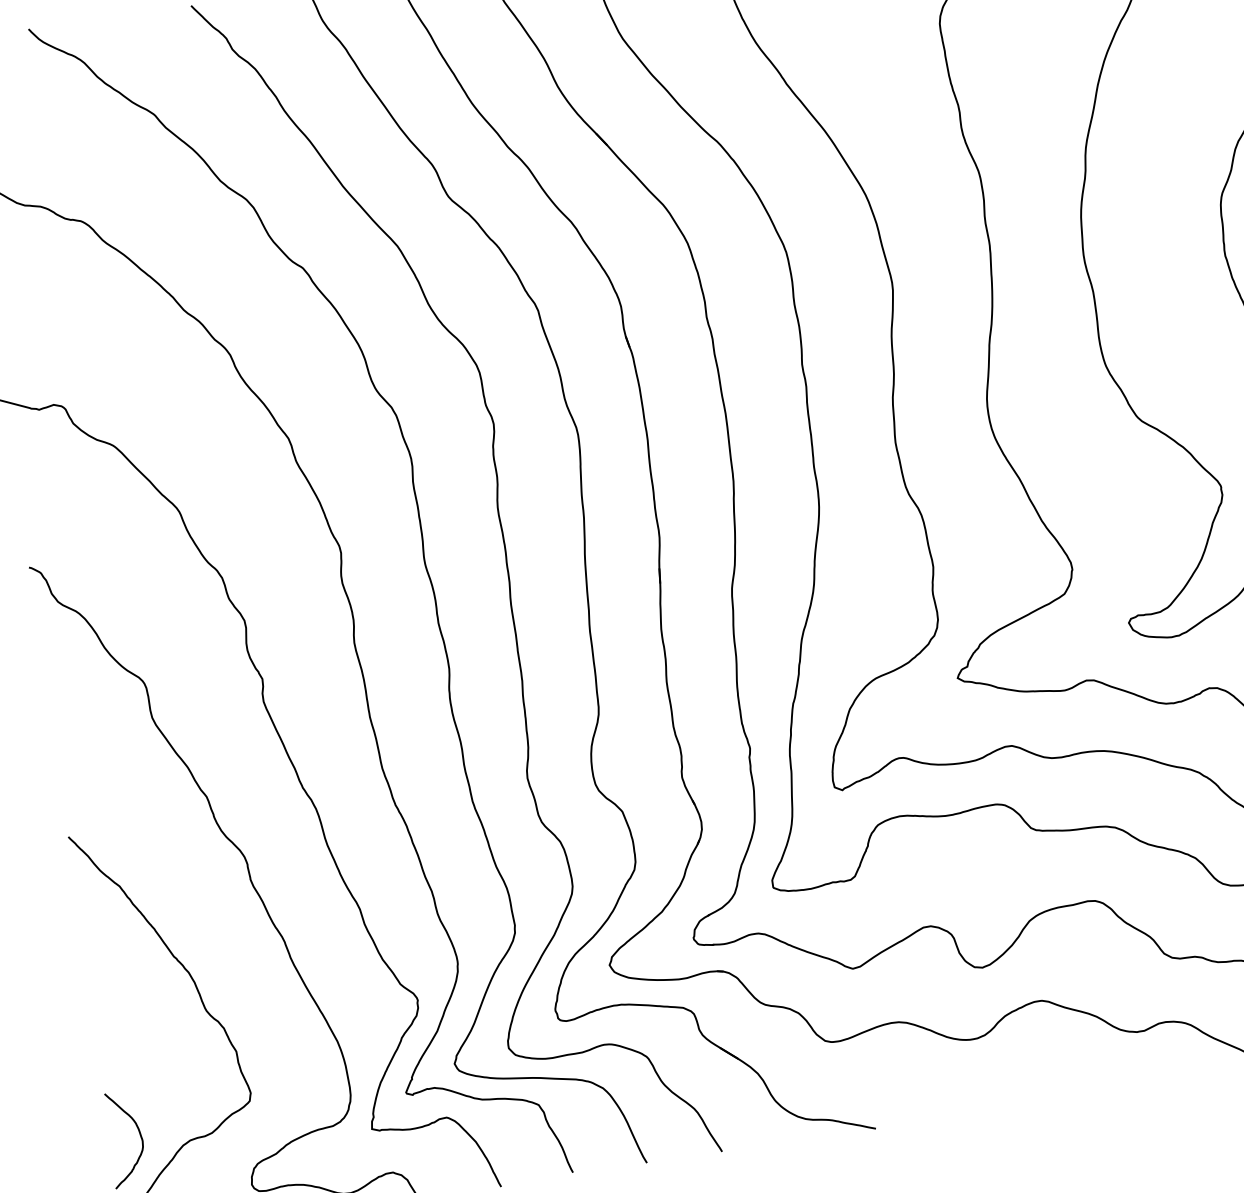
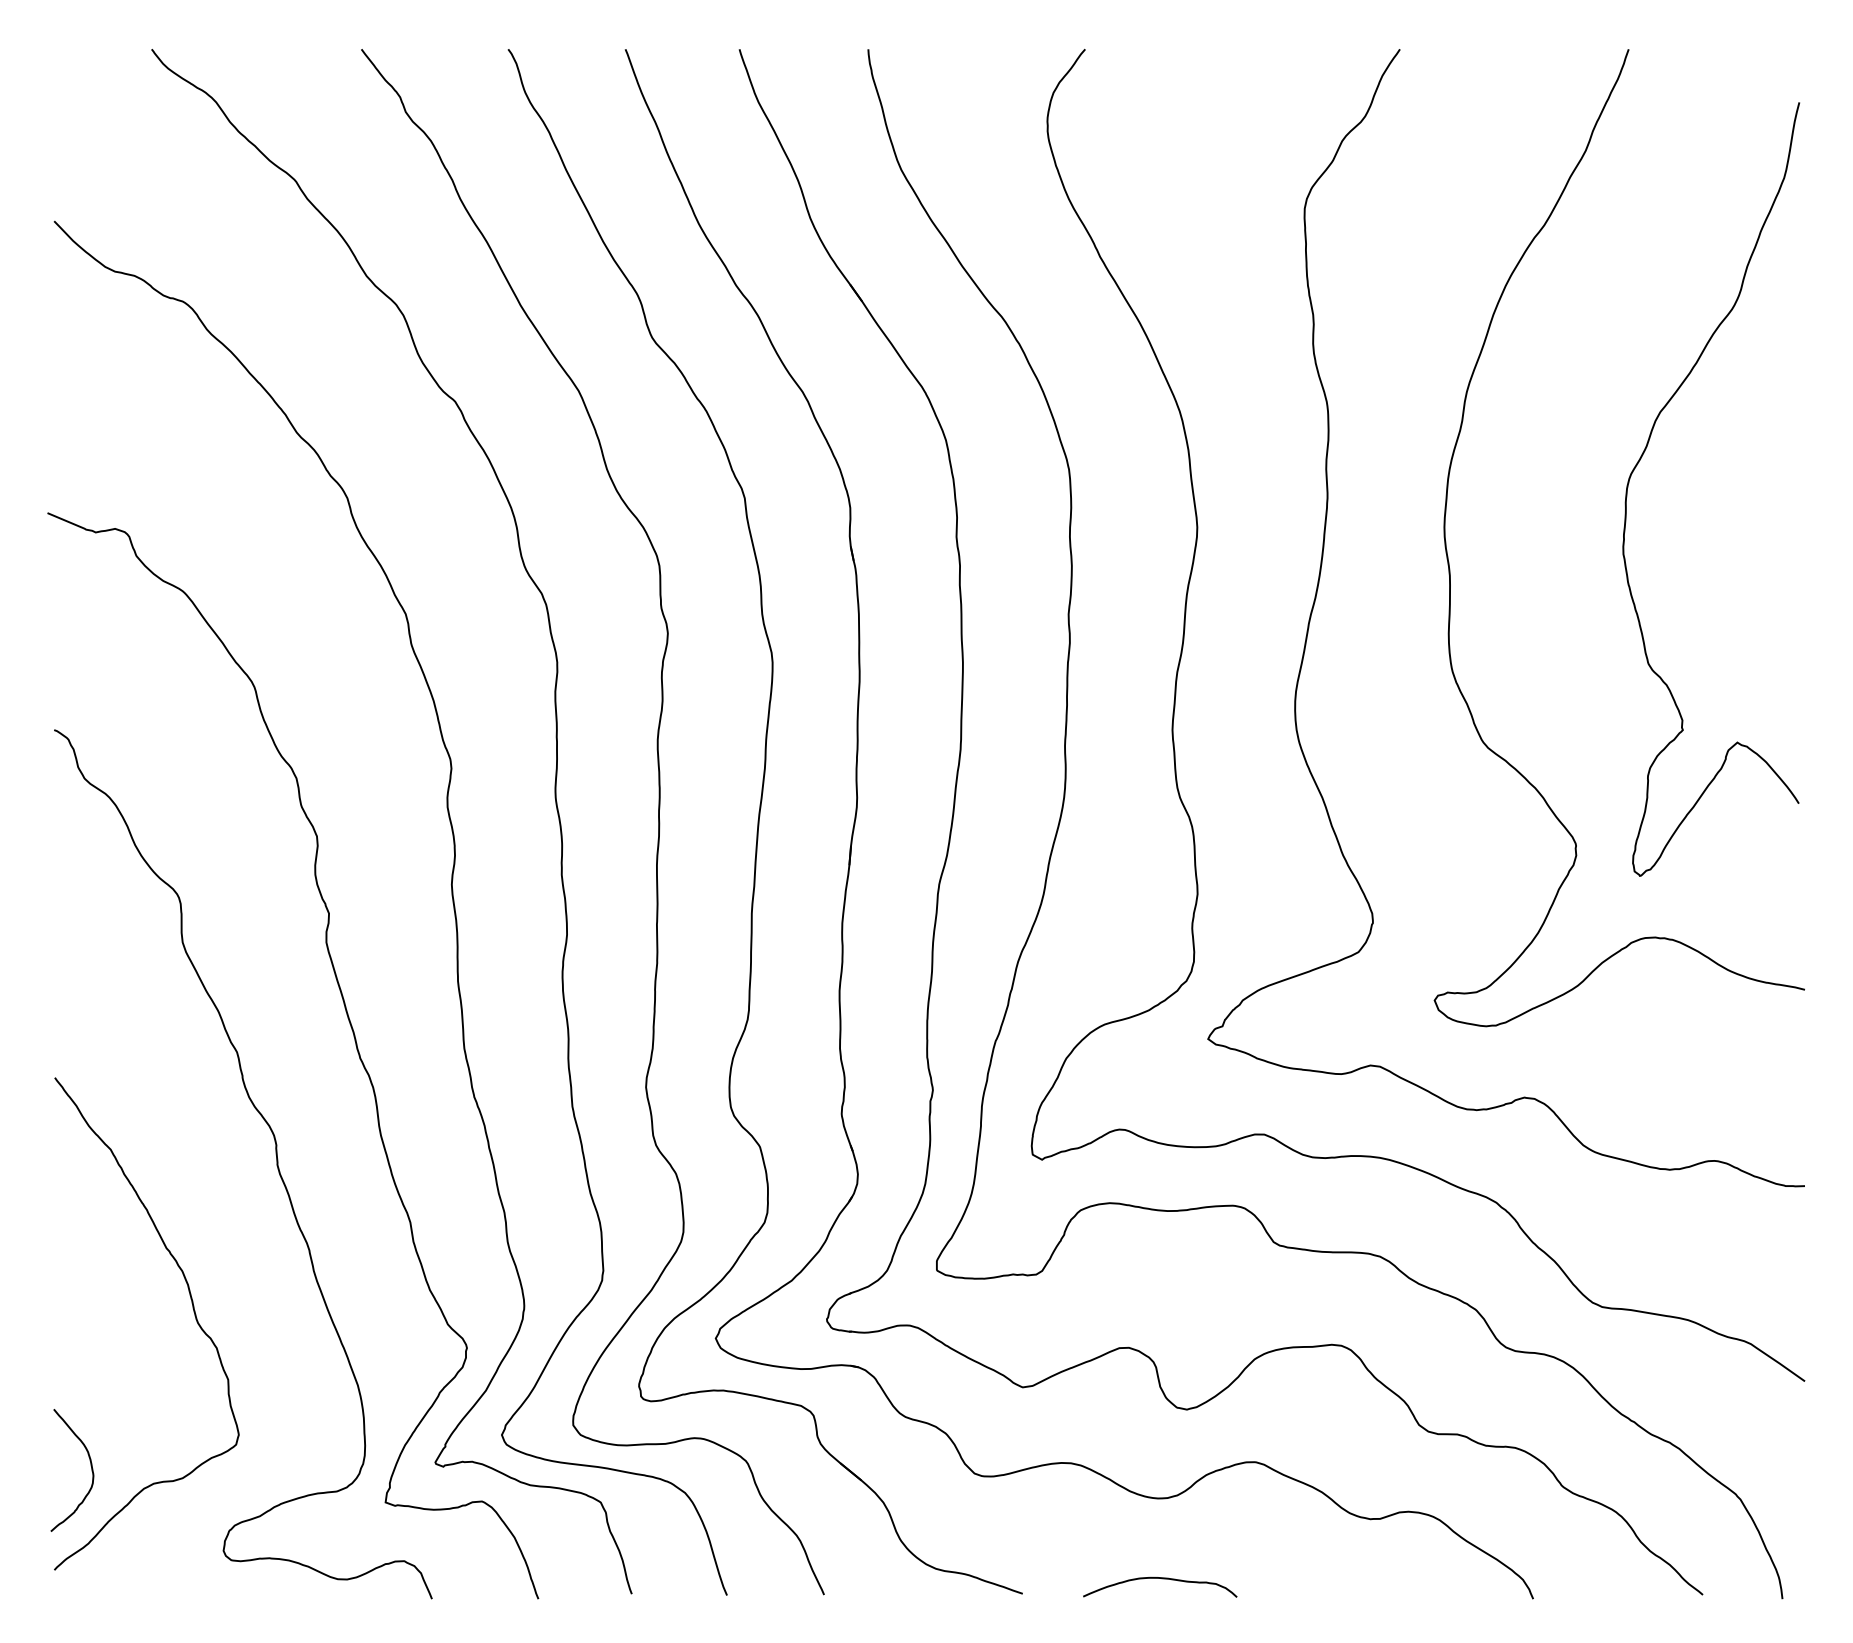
curve: (981, 1102) -> (1161, 1579), added

